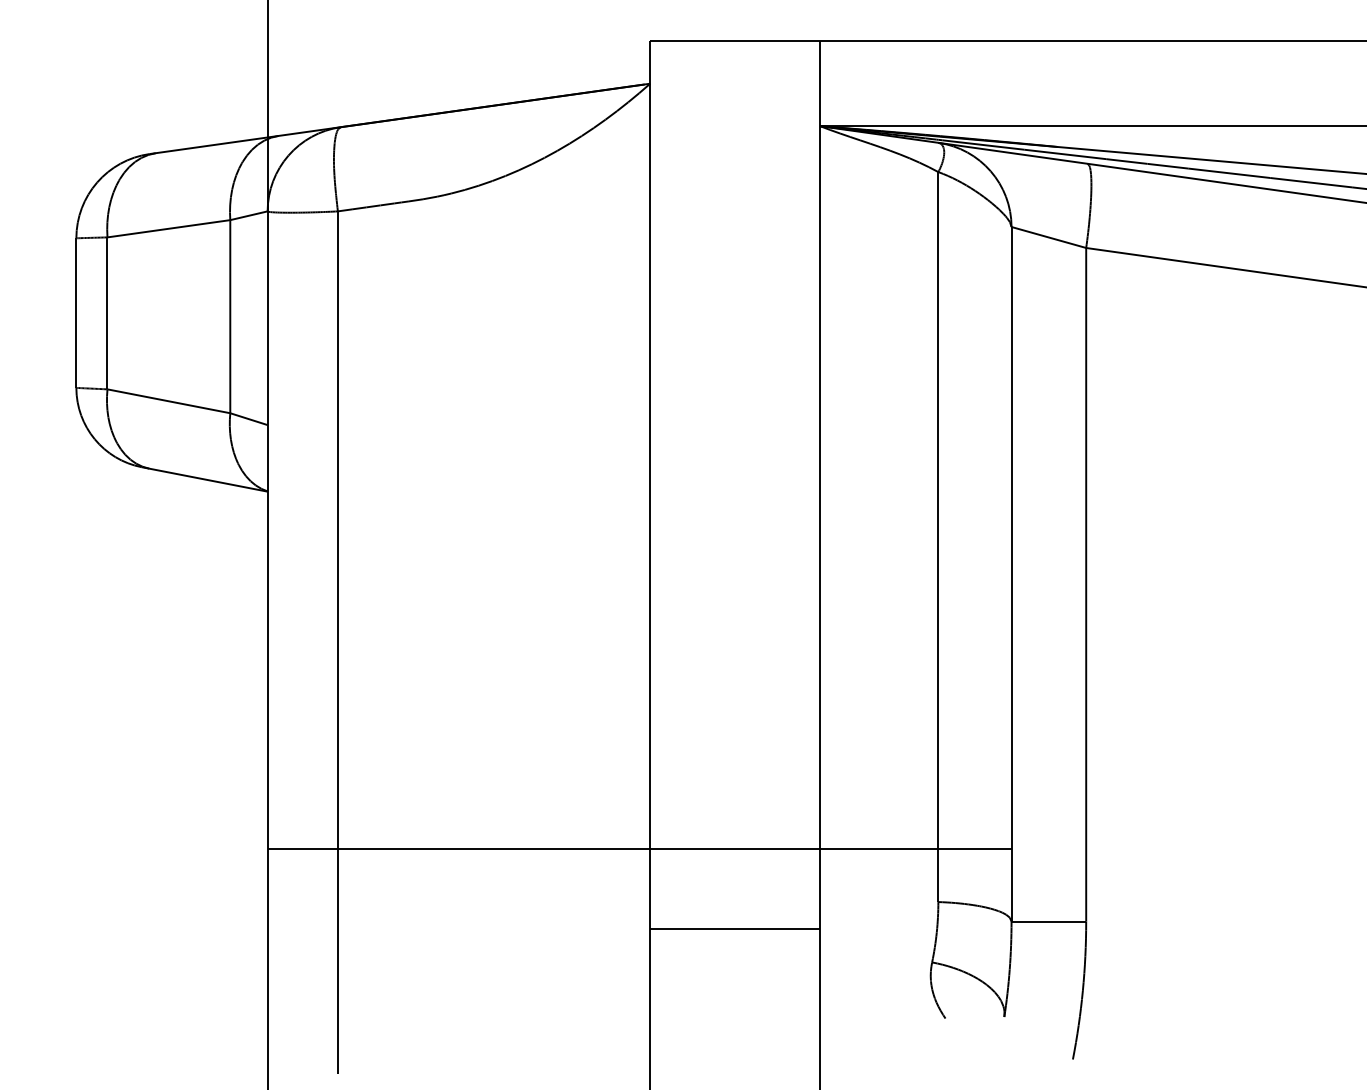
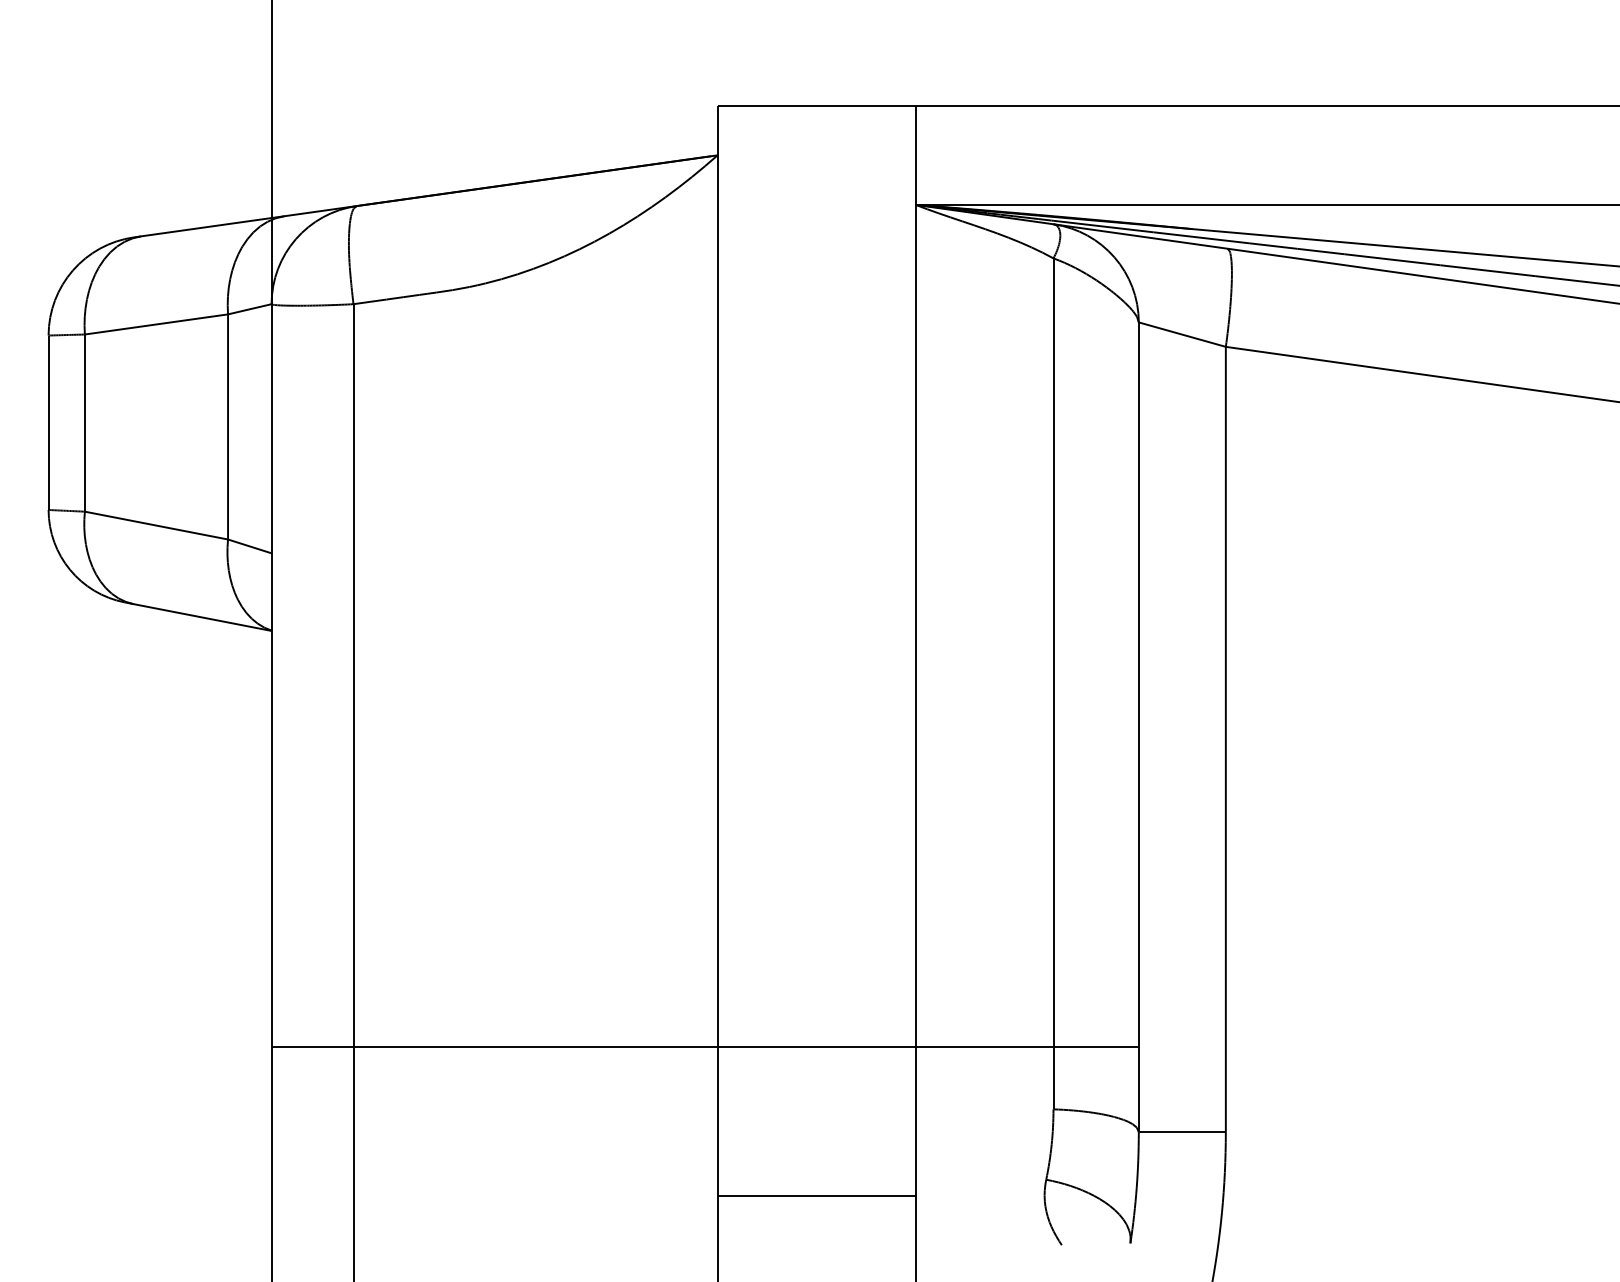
line: (735, 929) -> (816, 1196), moved

